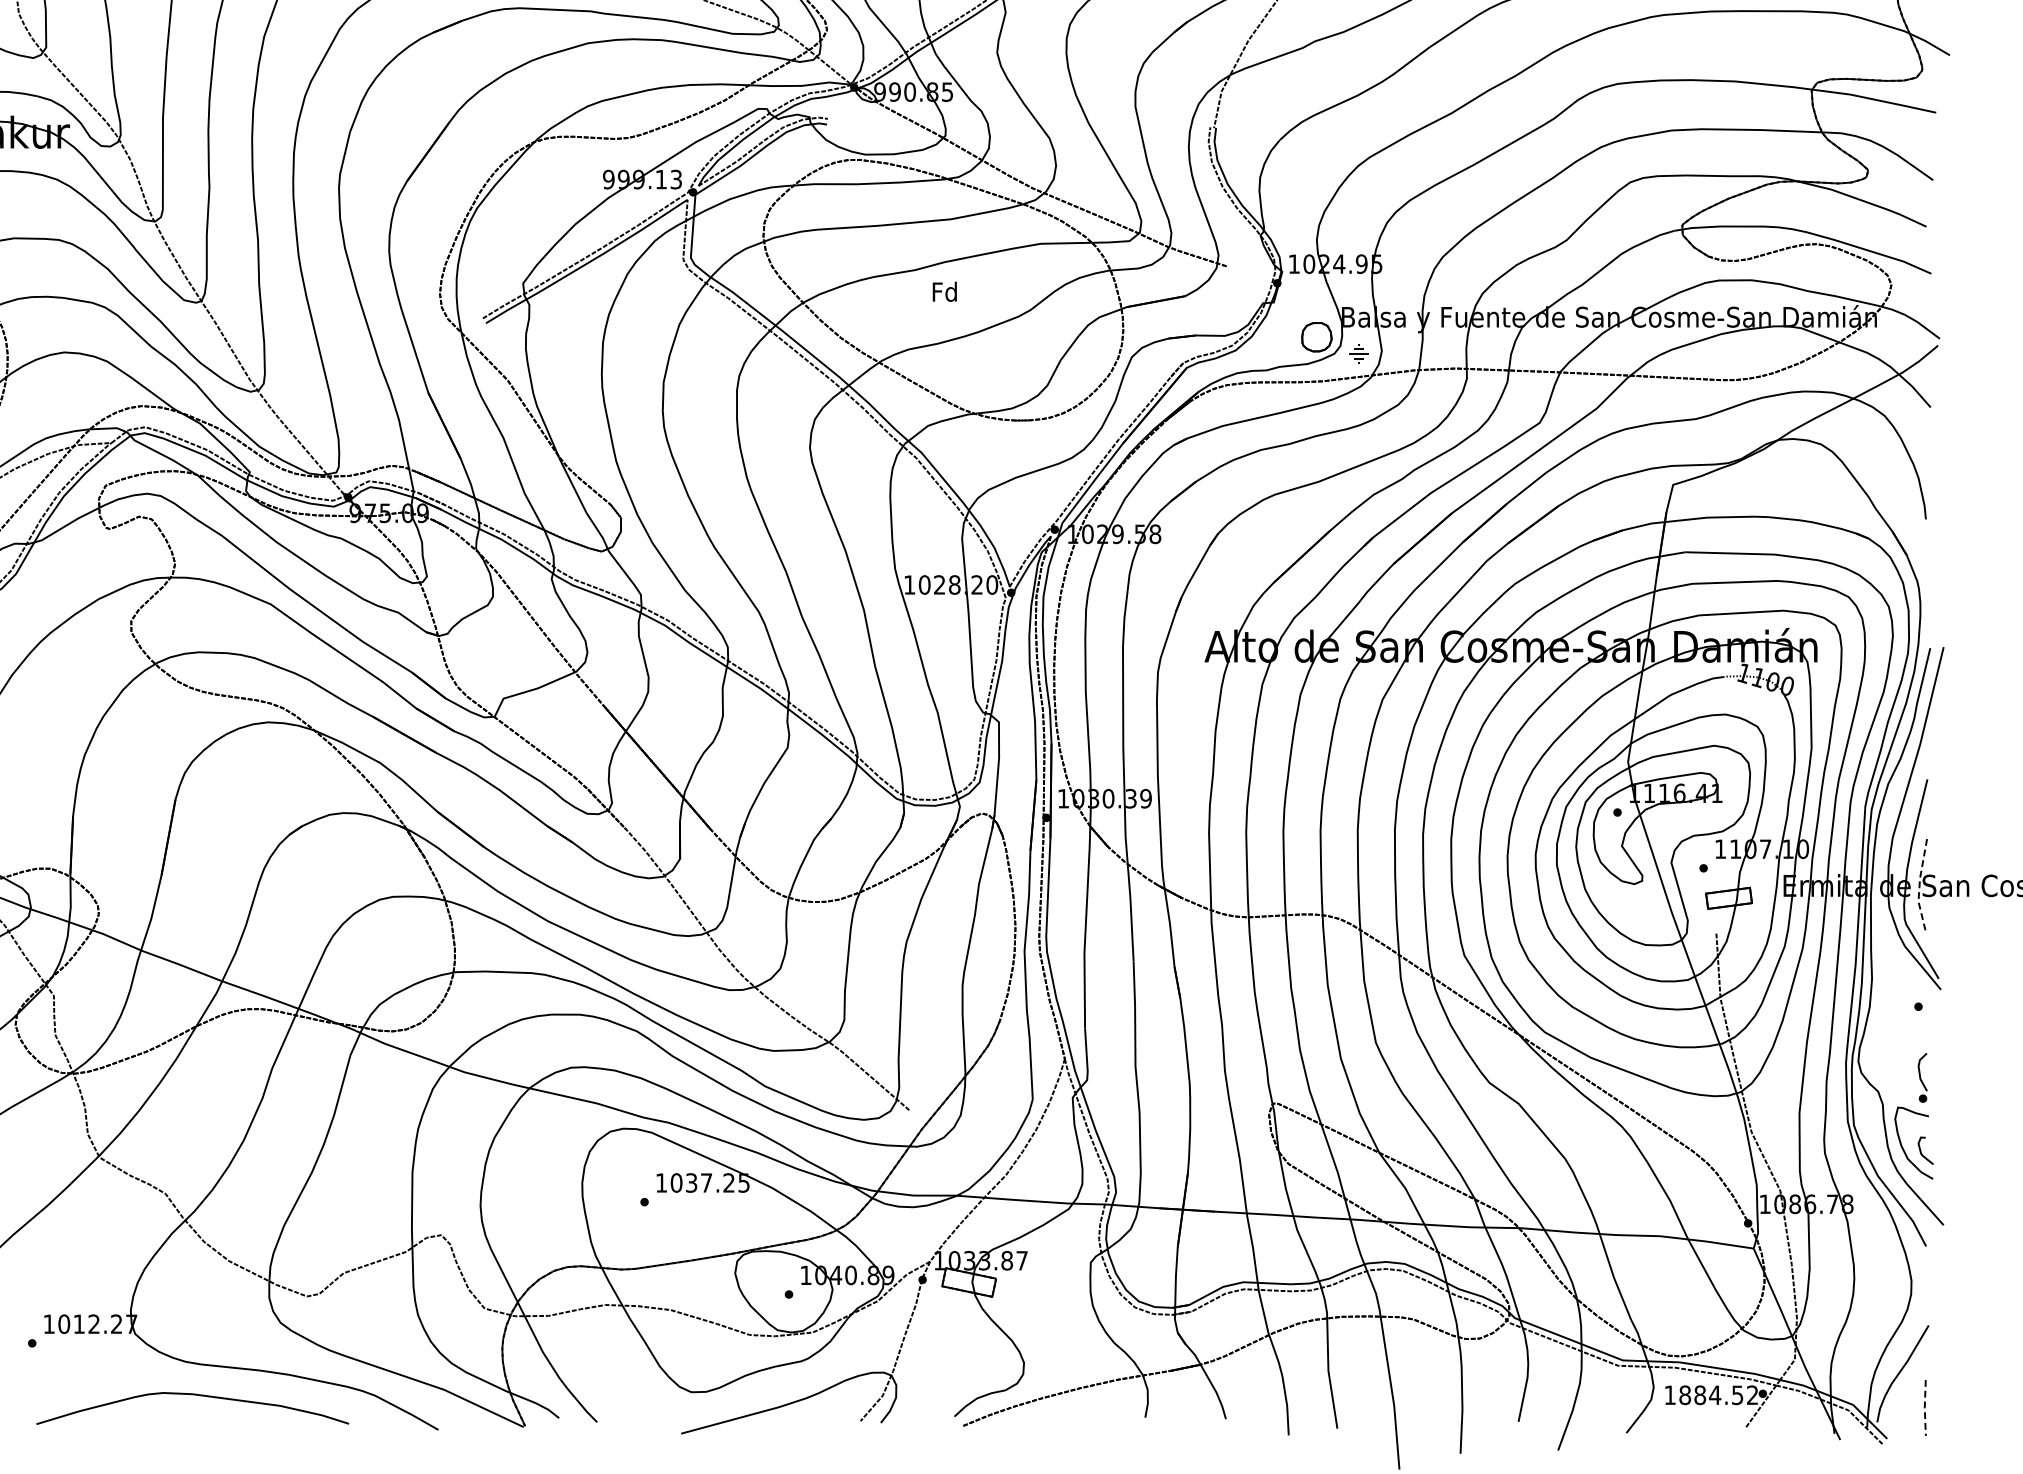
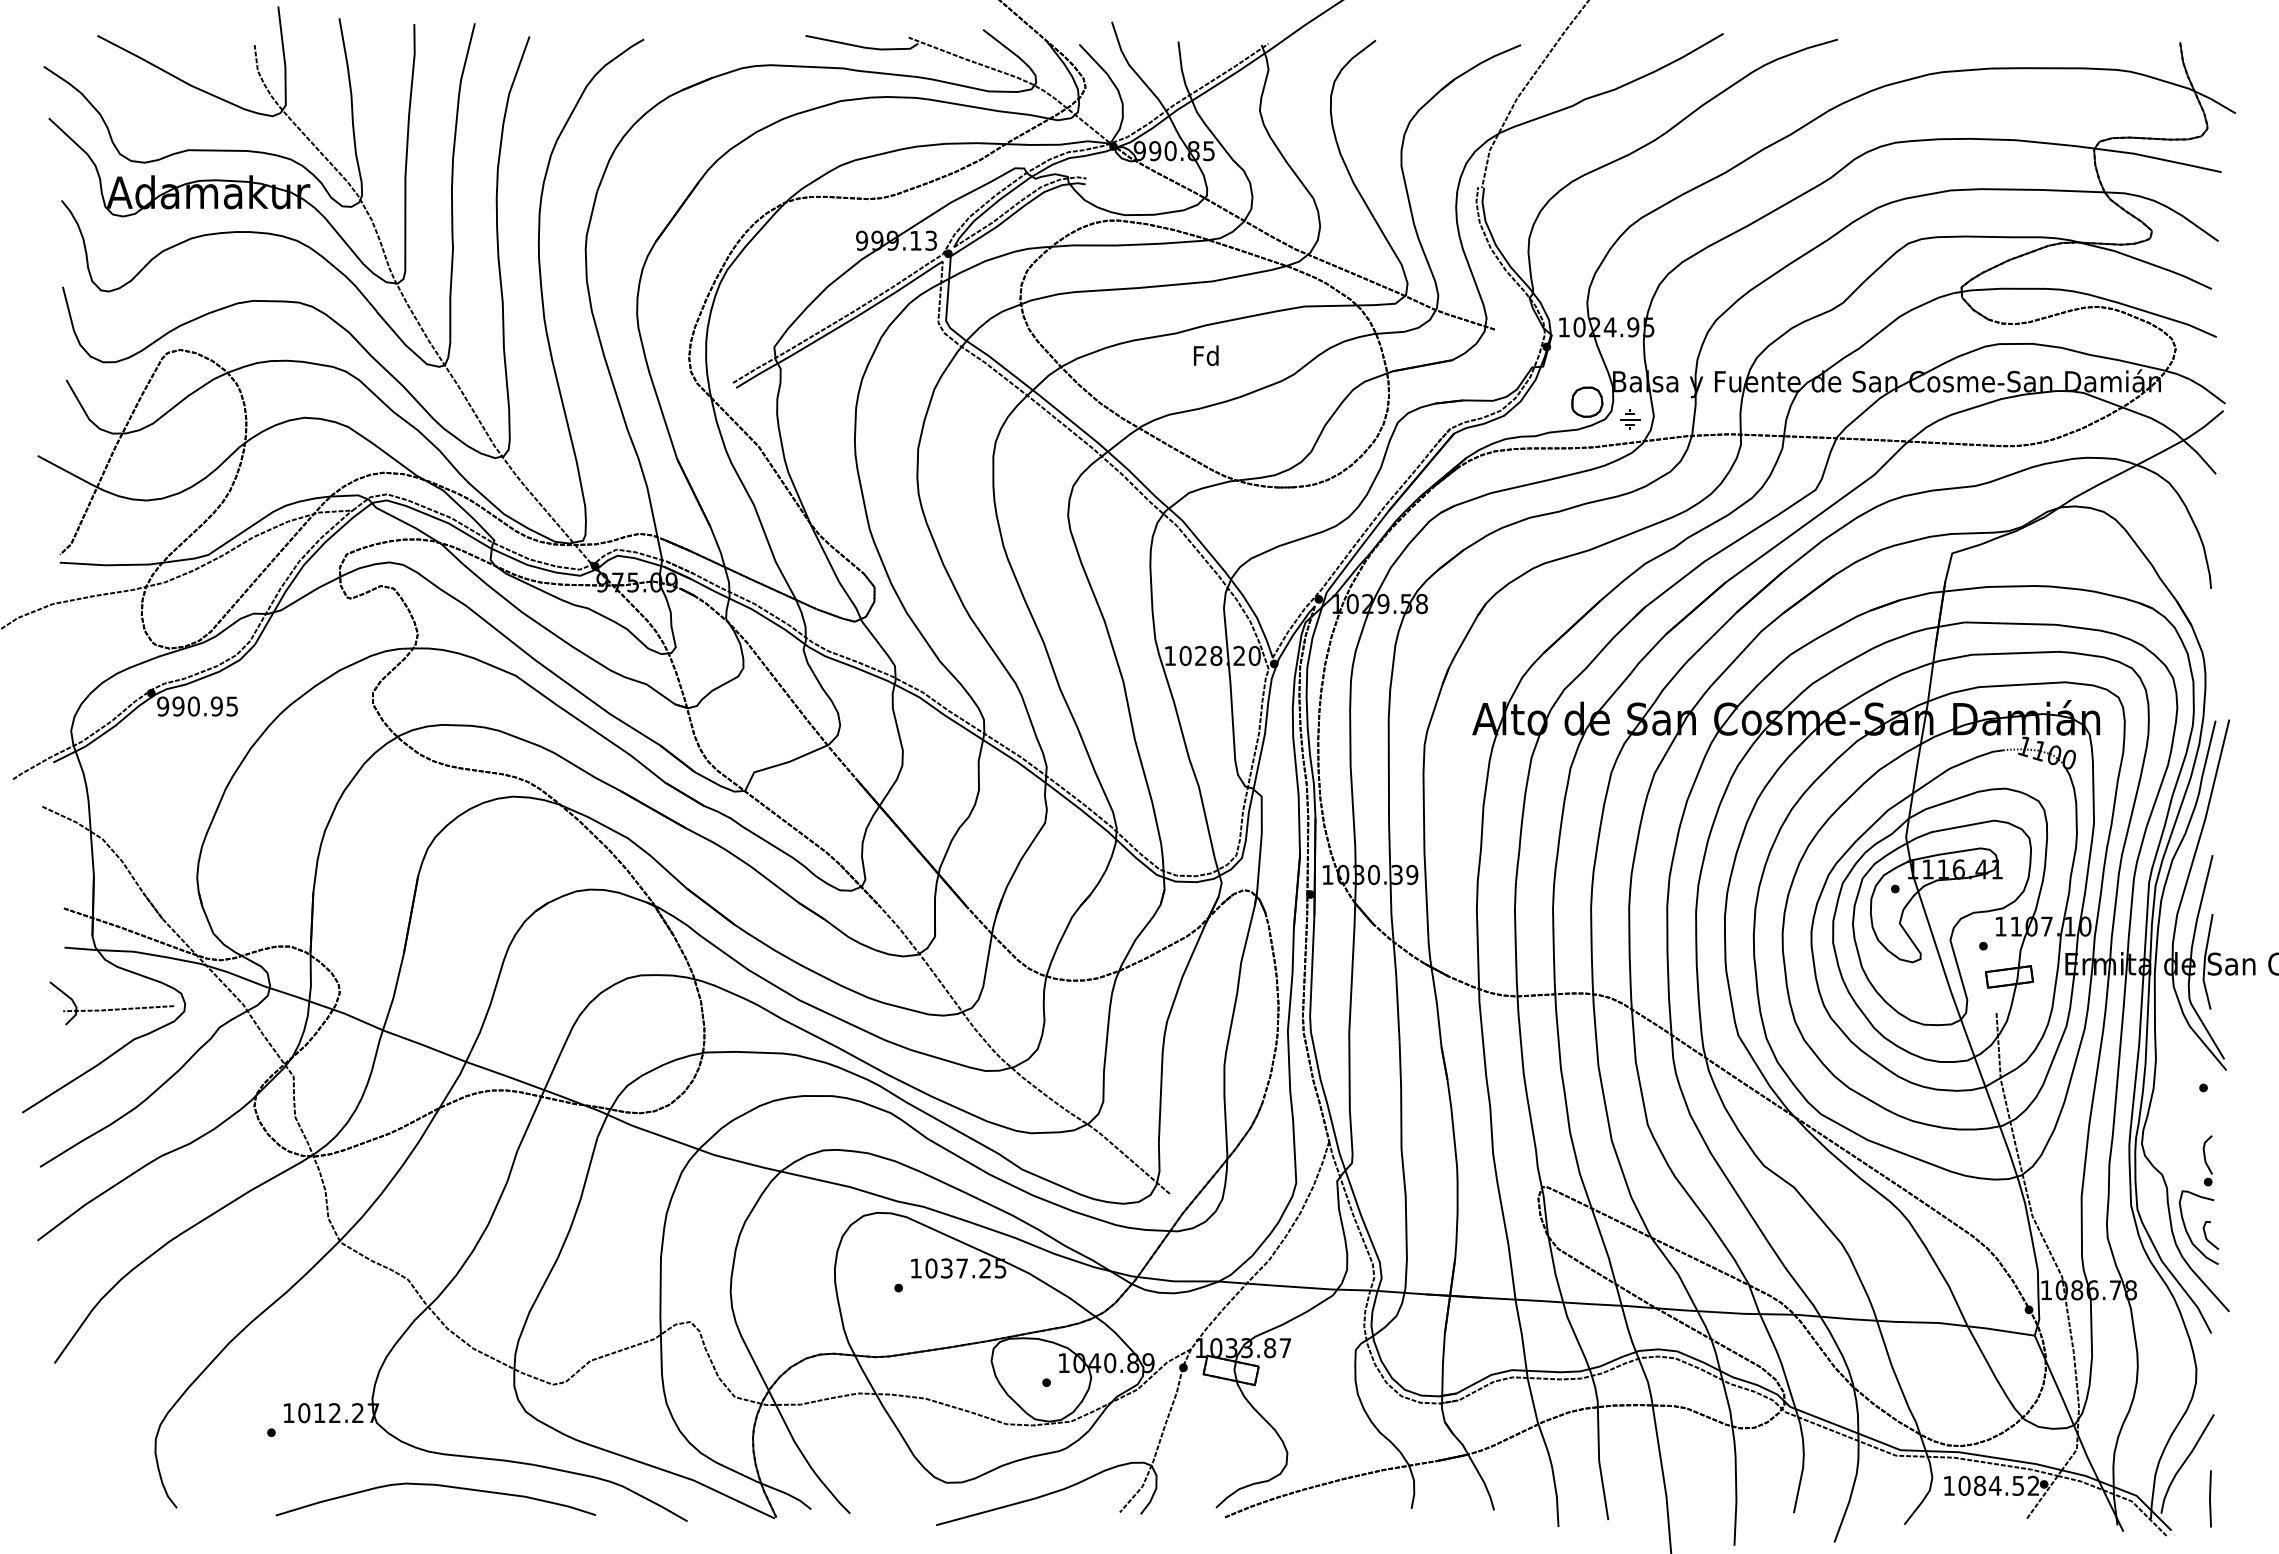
line: (1919, 883) -> (2204, 961), dashed -> solid
text: (1685, 1394) -> (1964, 1485), 1884.52 -> 1084.52
line: (1924, 1407) -> (2209, 1498), dashed -> solid

